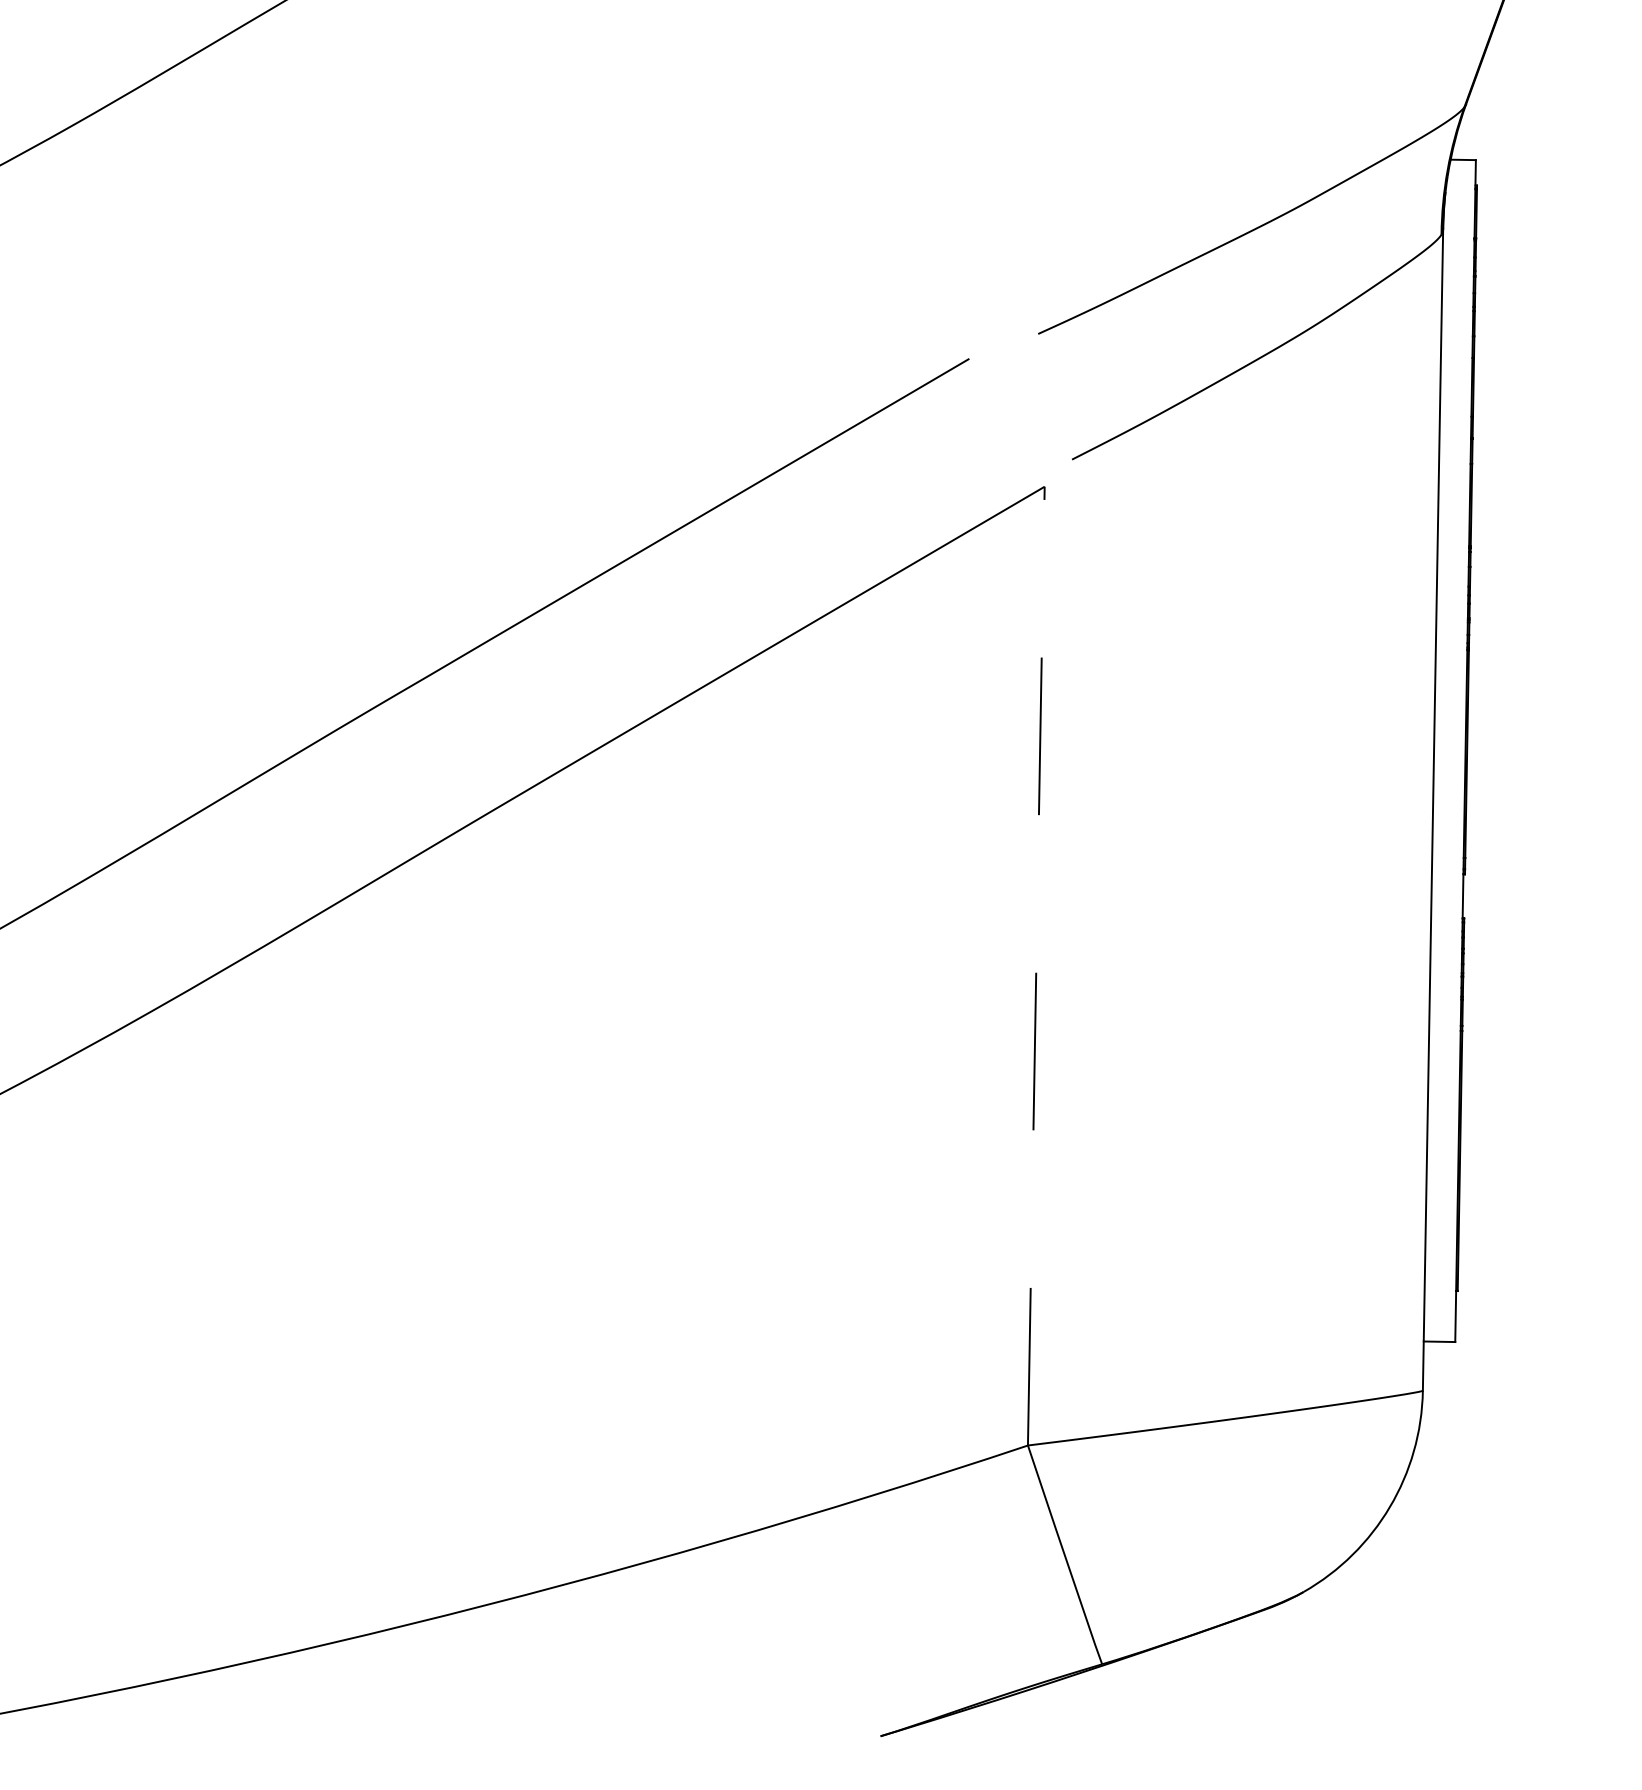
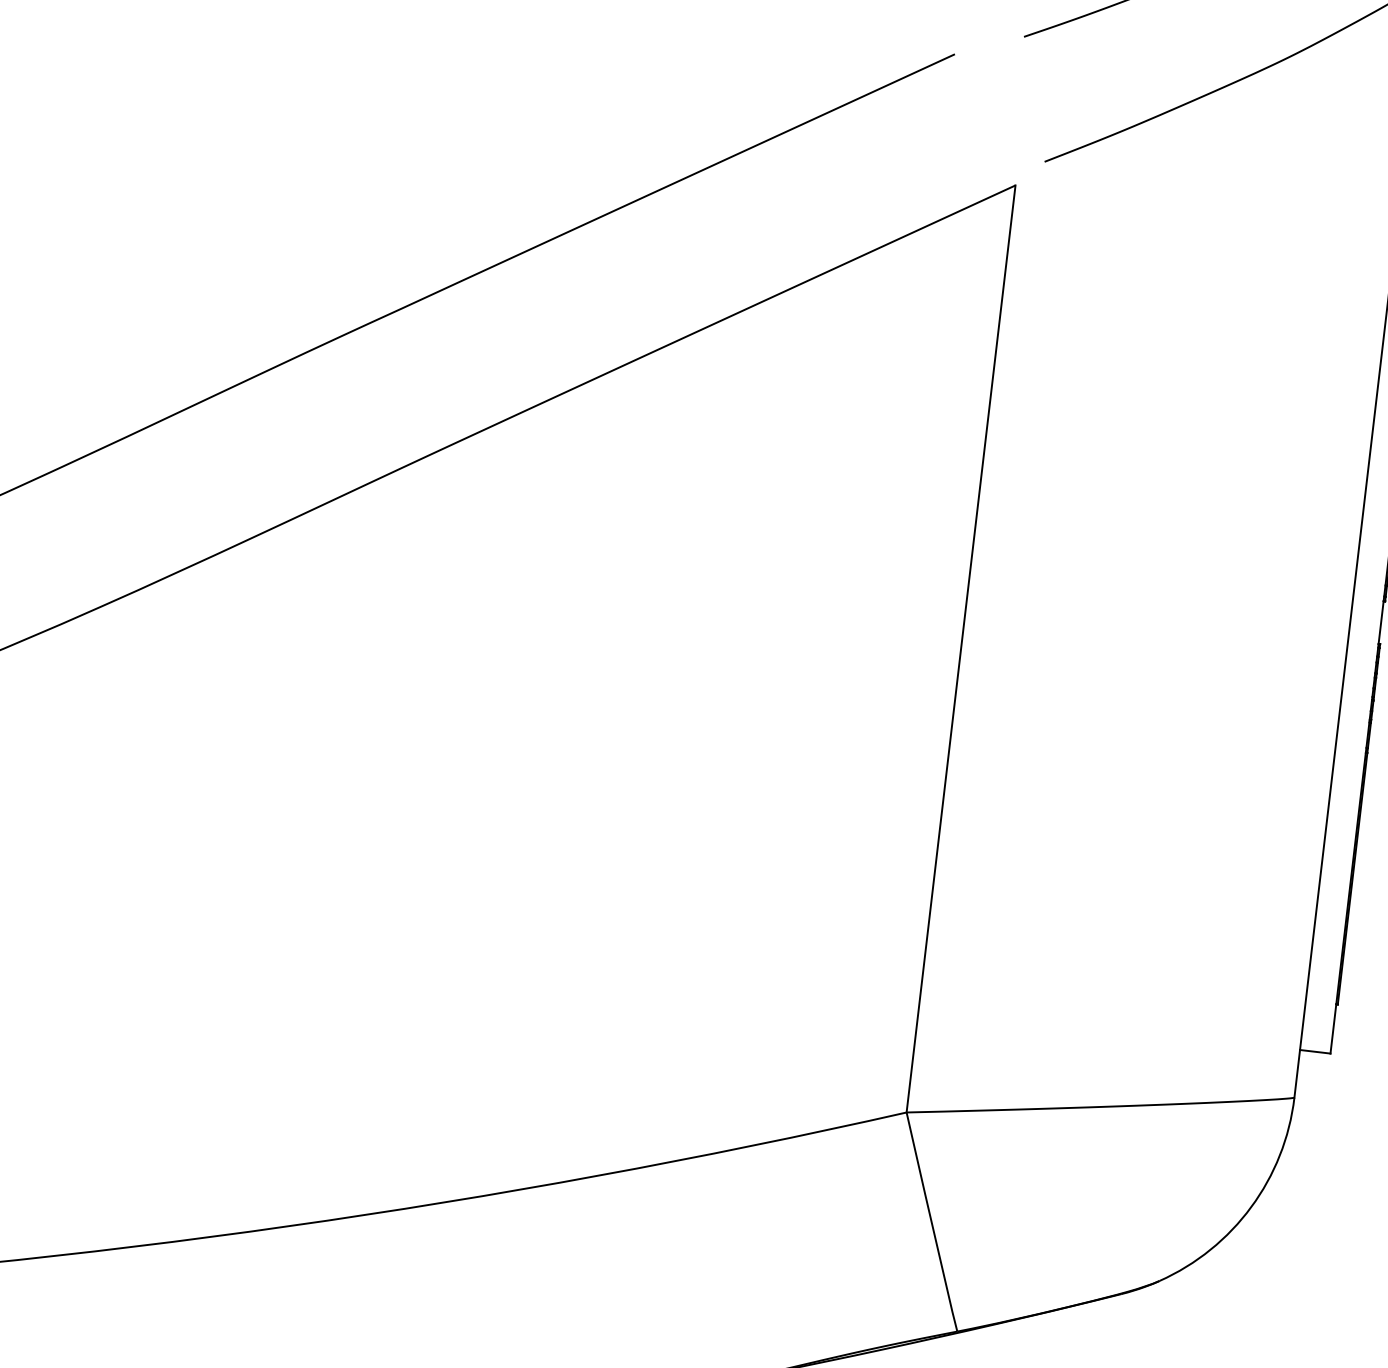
line: (1036, 965) -> (961, 648), dashed -> solid

